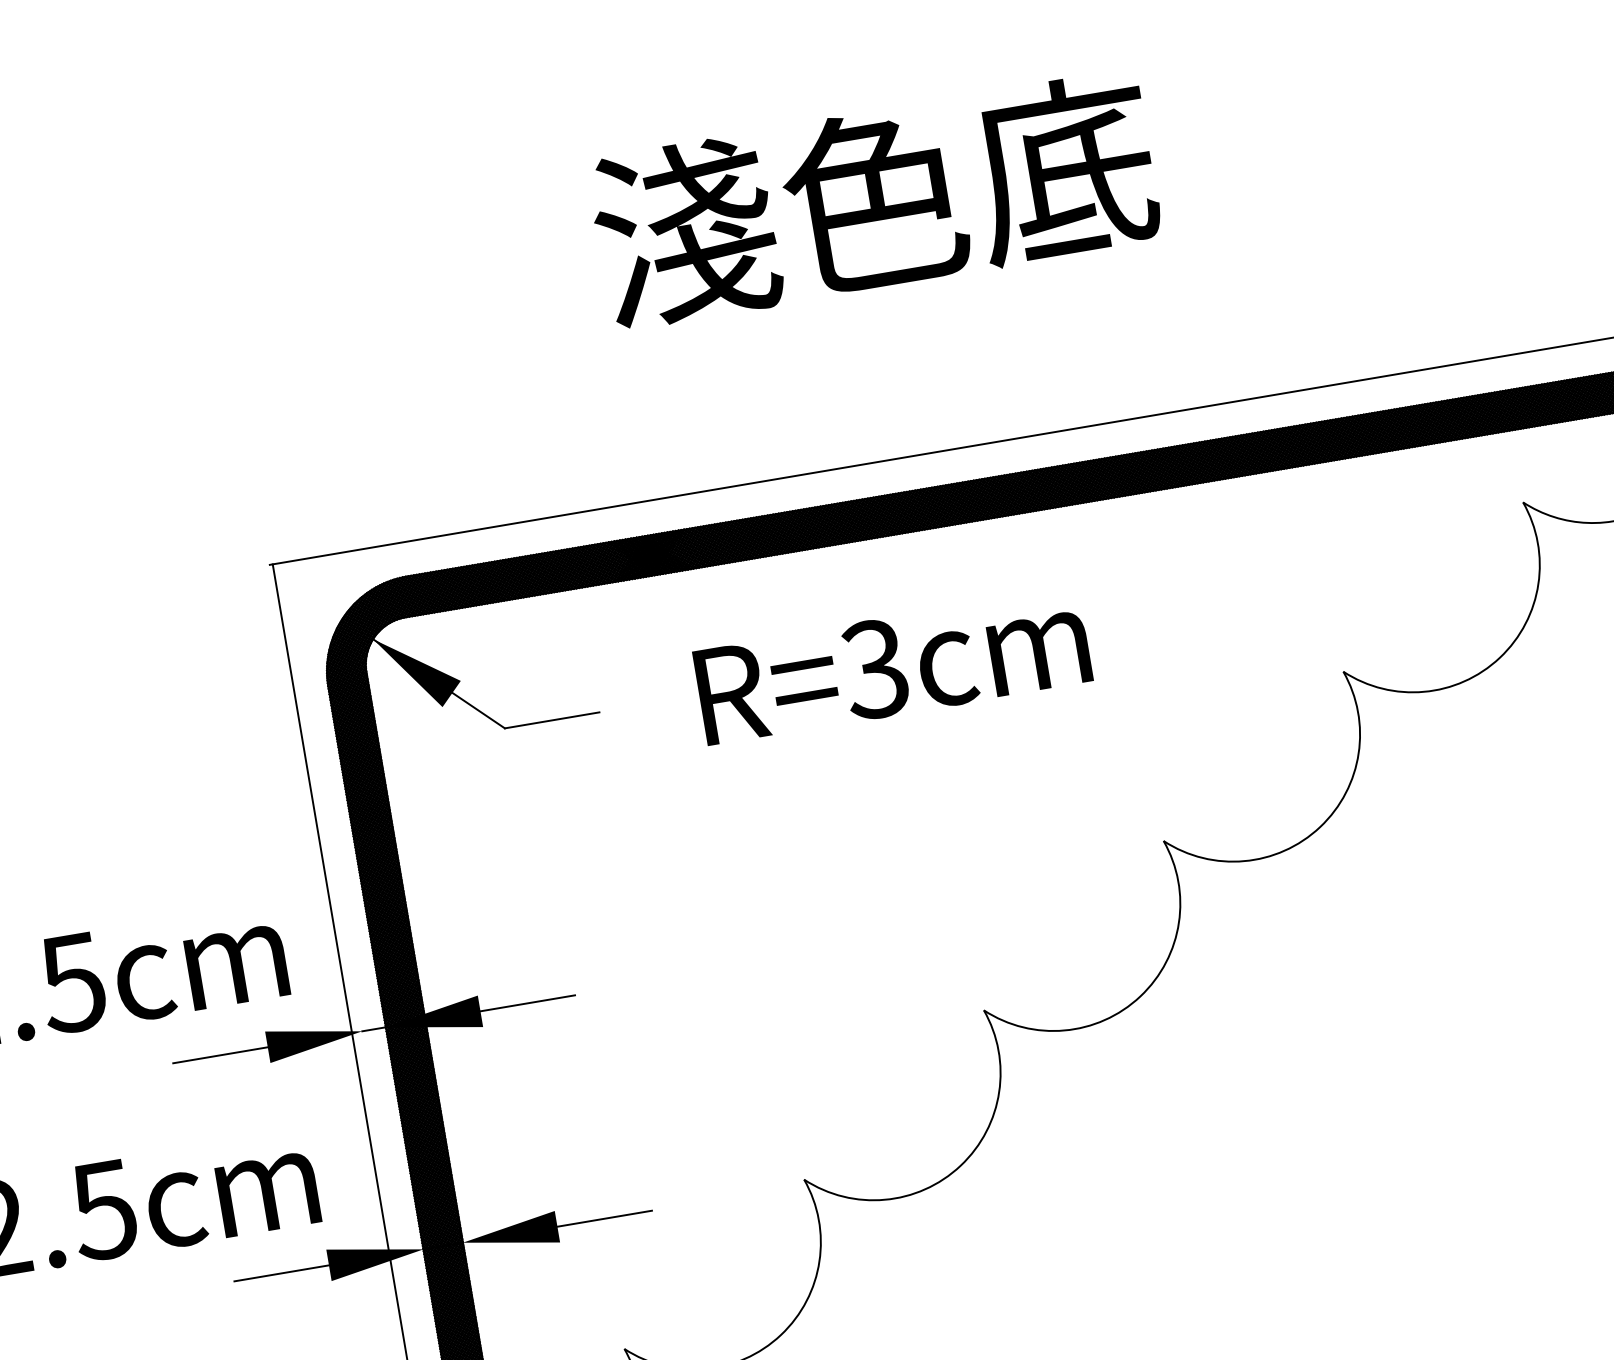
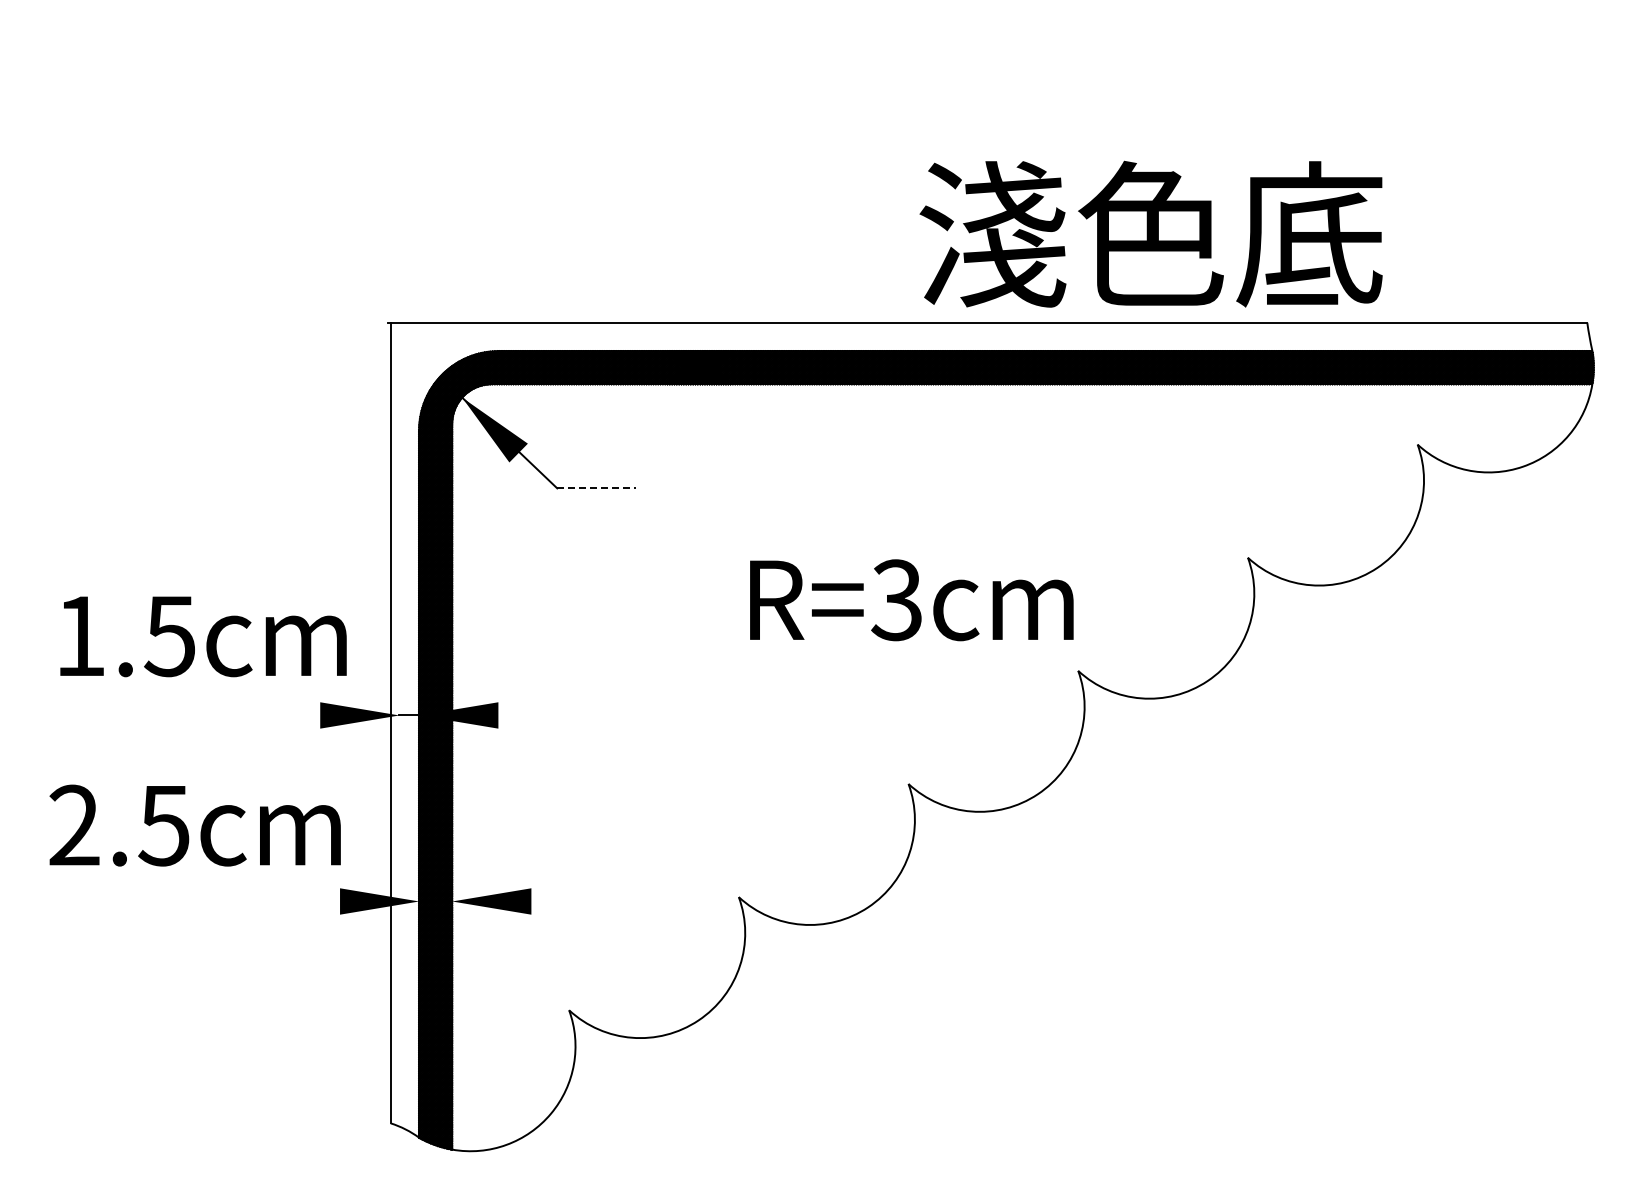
text: (873, 199) -> (1150, 233), moved
text: (892, 666) -> (911, 600), moved
line: (551, 720) -> (596, 488), solid -> dashed
line: (527, 1003) -> (537, 715), removed
line: (220, 1055) -> (280, 715), removed
line: (604, 1218) -> (570, 901), removed
line: (281, 1273) -> (300, 901), removed

